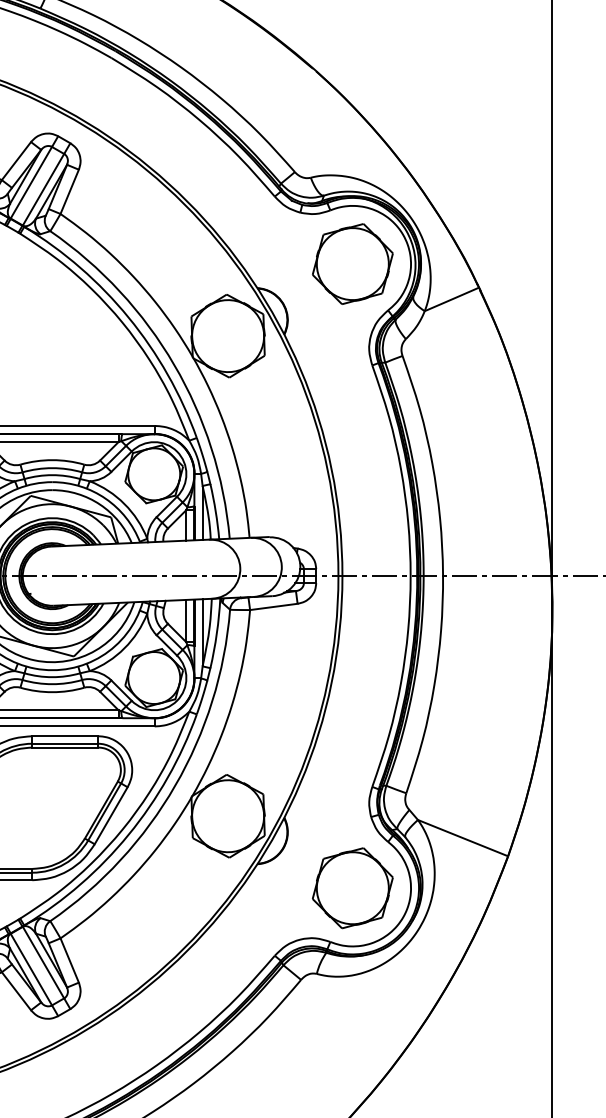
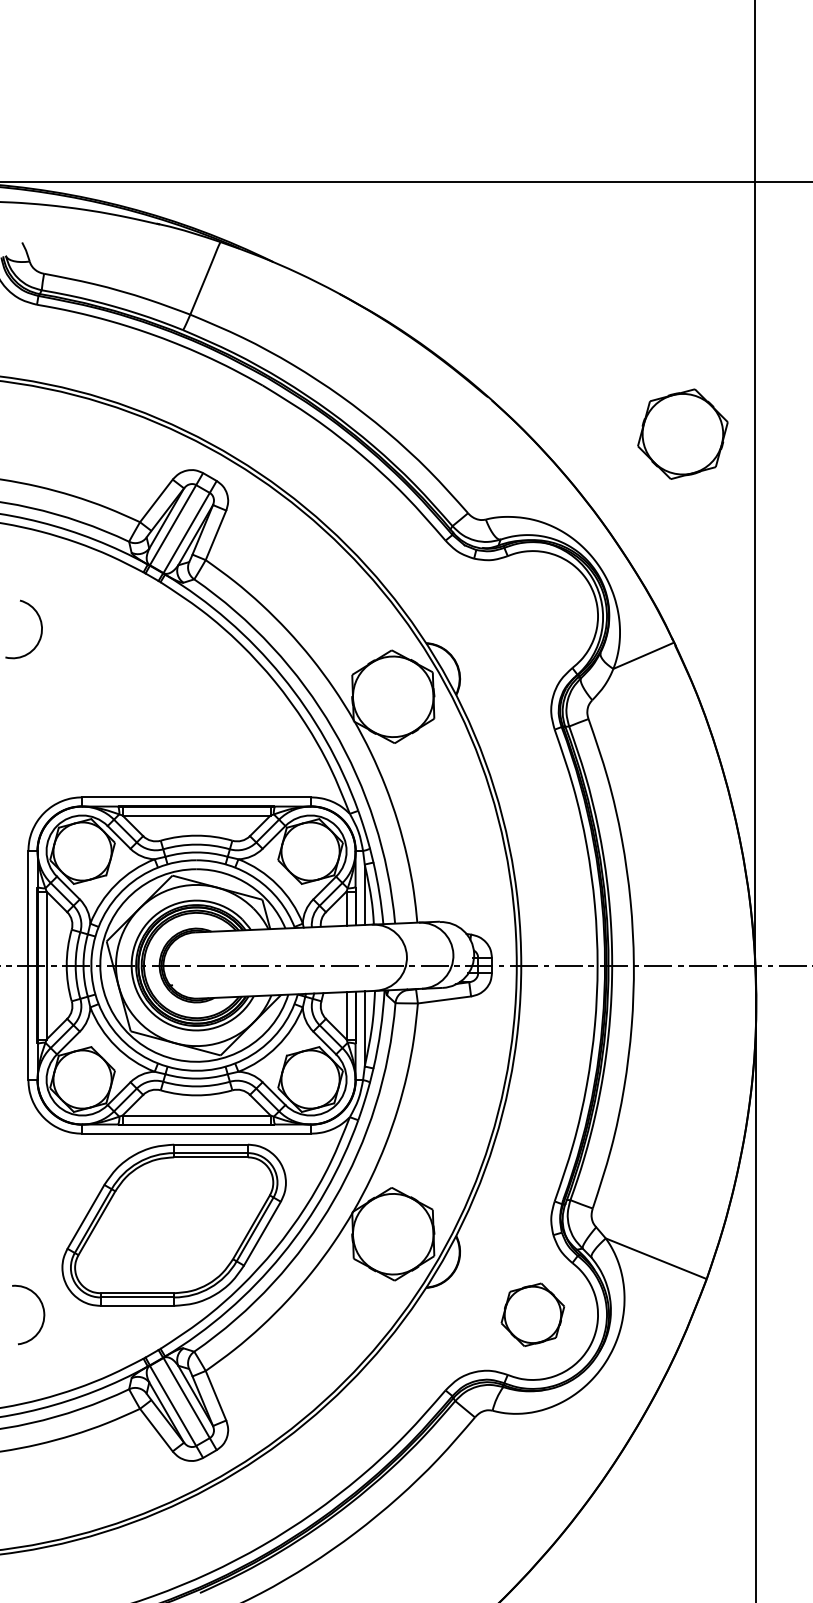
part: (352, 263) -> (682, 433), moved
part: (352, 887) -> (532, 1314), size x0.7

